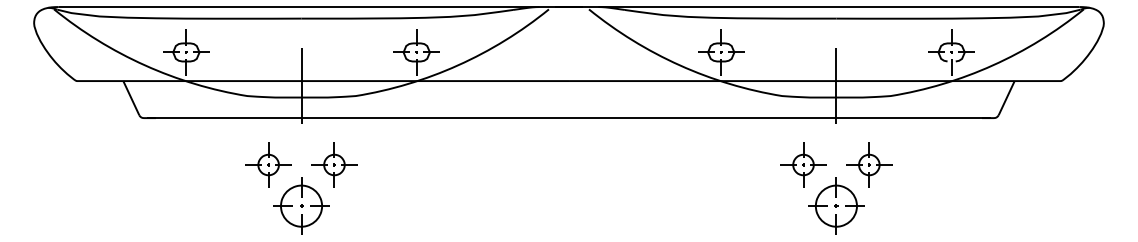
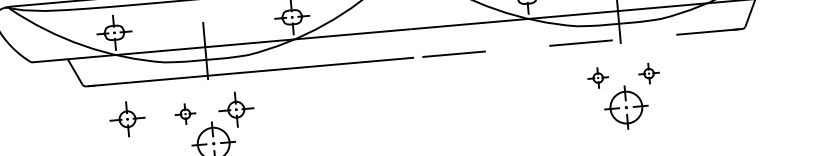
line: (779, 118) -> (576, 43), solid -> dashed
part: (193, 164) -> (127, 118), added
part: (268, 164) -> (185, 113), size x0.6
part: (803, 164) -> (598, 77), size x0.6
part: (869, 164) -> (649, 73), size x0.6

